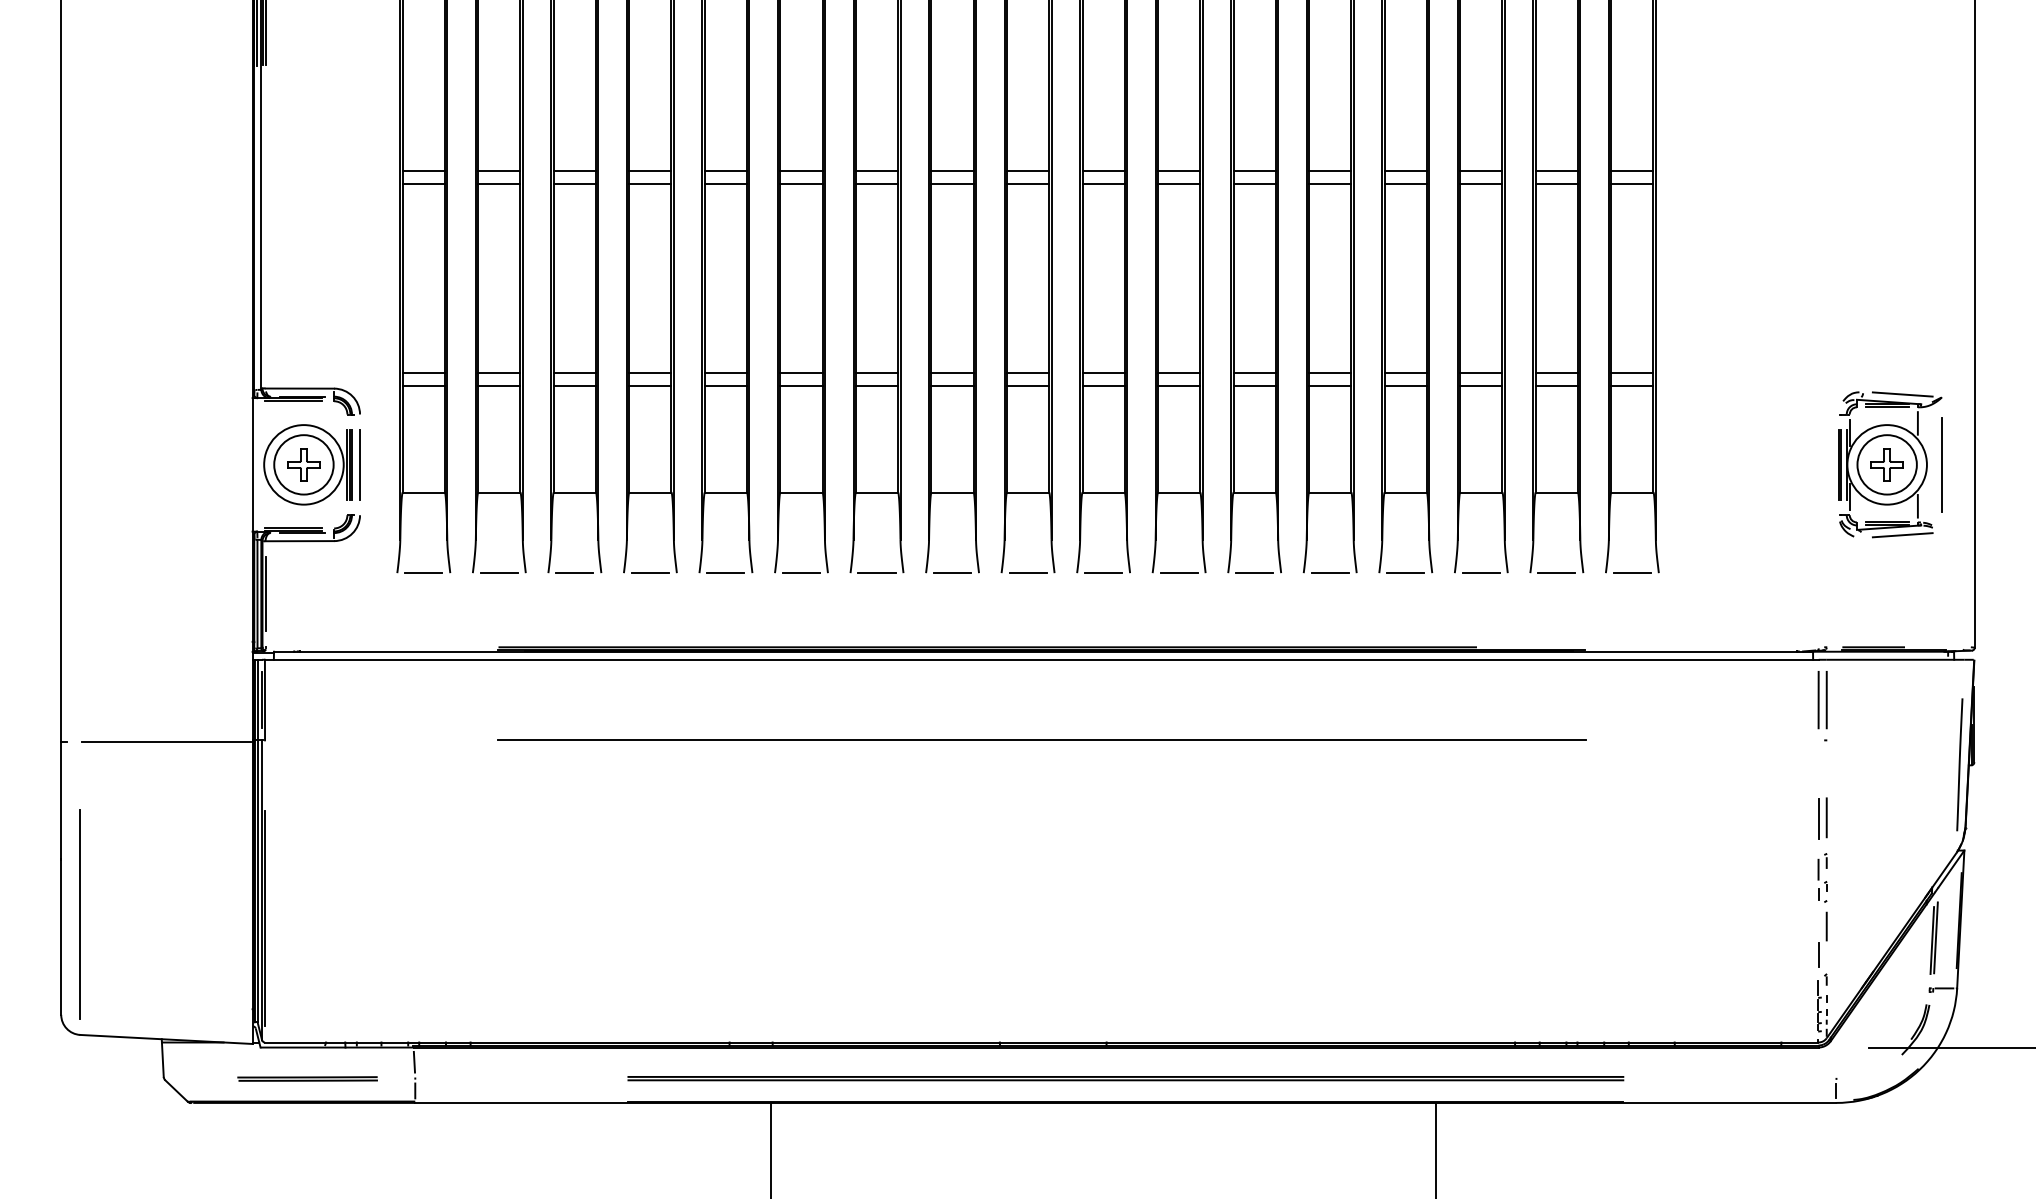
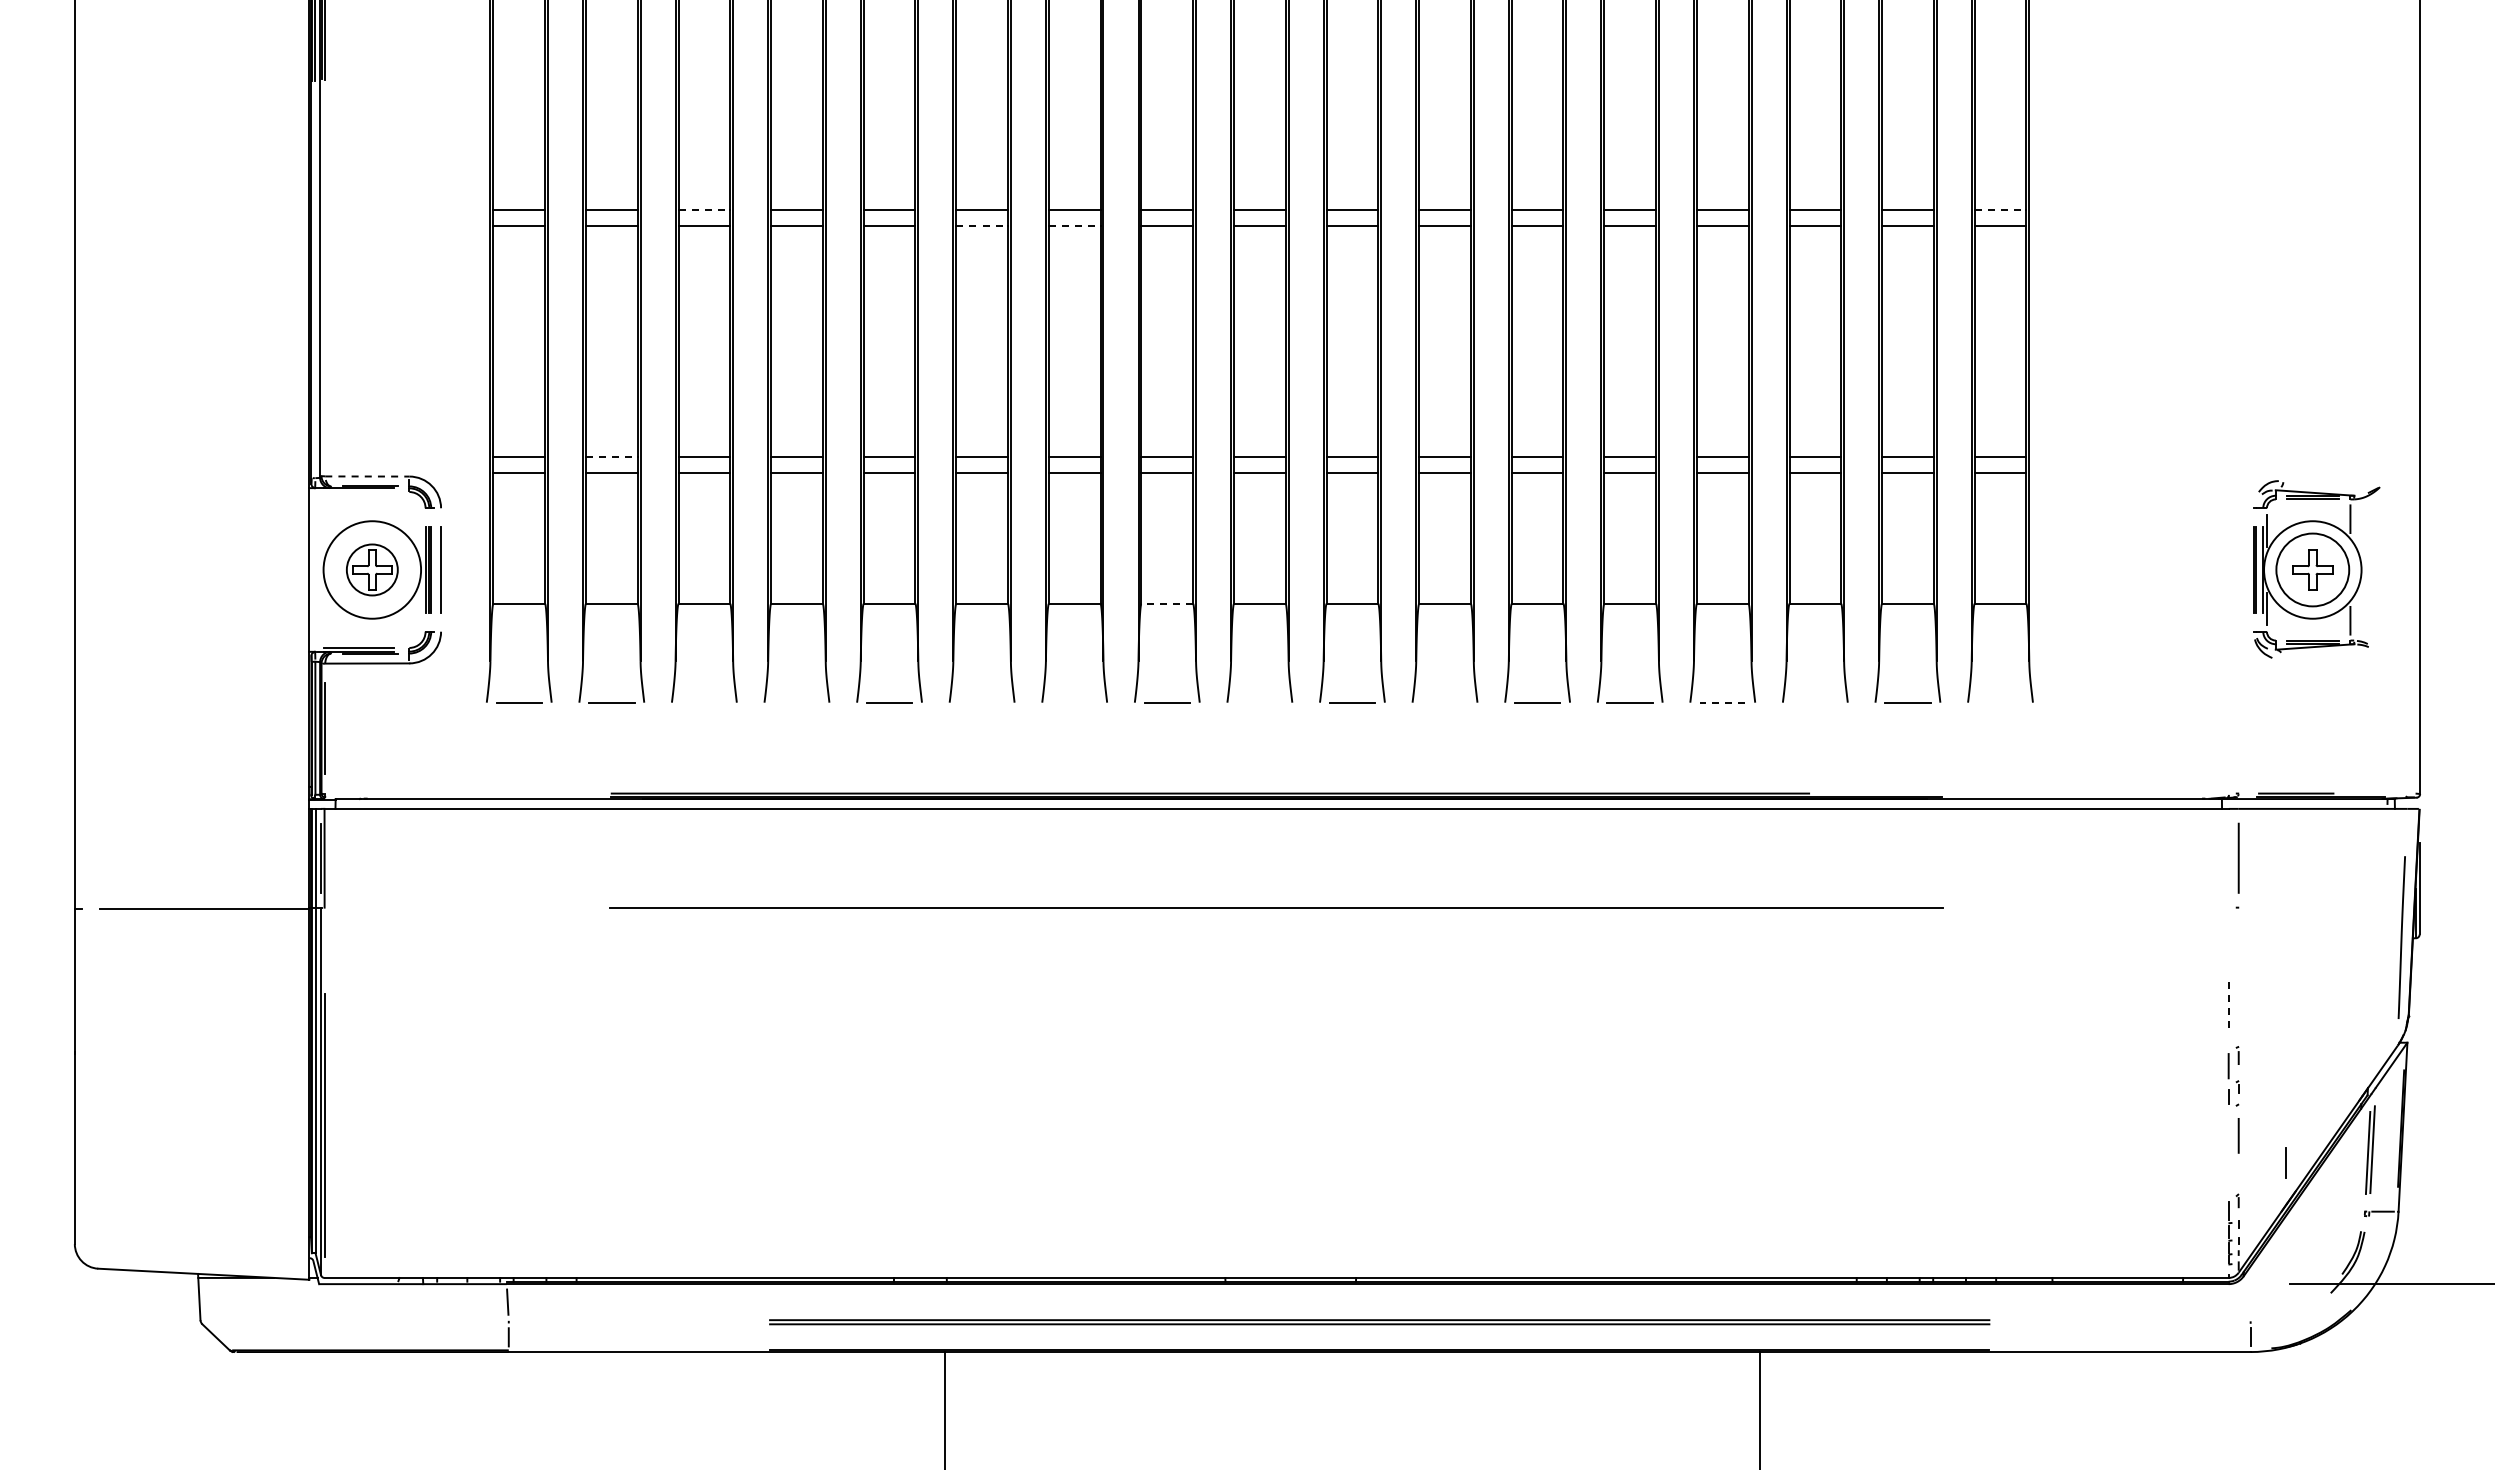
line: (574, 171) -> (704, 210), solid -> dashed
line: (1632, 171) -> (2000, 210), solid -> dashed
line: (801, 184) -> (982, 226), solid -> dashed
line: (876, 184) -> (1074, 226), solid -> dashed
line: (499, 373) -> (611, 457), solid -> dashed
line: (300, 388) -> (367, 476), solid -> dashed
line: (1902, 394) -> (2331, 483), removed
line: (293, 401) -> (359, 492), removed
circle: (303, 464) -> (371, 569), size x0.7
line: (1942, 464) -> (2380, 569), removed
line: (952, 492) -> (1167, 603), solid -> dashed
line: (1902, 534) -> (2331, 655), removed
line: (574, 572) -> (704, 702), removed
line: (650, 572) -> (796, 702), removed
line: (800, 572) -> (981, 702), removed
line: (876, 572) -> (1074, 702), removed
line: (1027, 572) -> (1259, 702), removed
line: (1178, 572) -> (1444, 702), removed
line: (1405, 572) -> (1722, 702), solid -> dashed
line: (1481, 572) -> (1815, 702), removed
line: (1632, 572) -> (2000, 702), removed
line: (1818, 699) -> (2228, 857), removed
line: (1826, 817) -> (2238, 1002), removed
line: (1818, 818) -> (2228, 1003), solid -> dashed
line: (80, 914) -> (98, 1120), removed
line: (1818, 954) -> (2285, 1162), moved
part: (307, 1078) -> (376, 1322), removed

